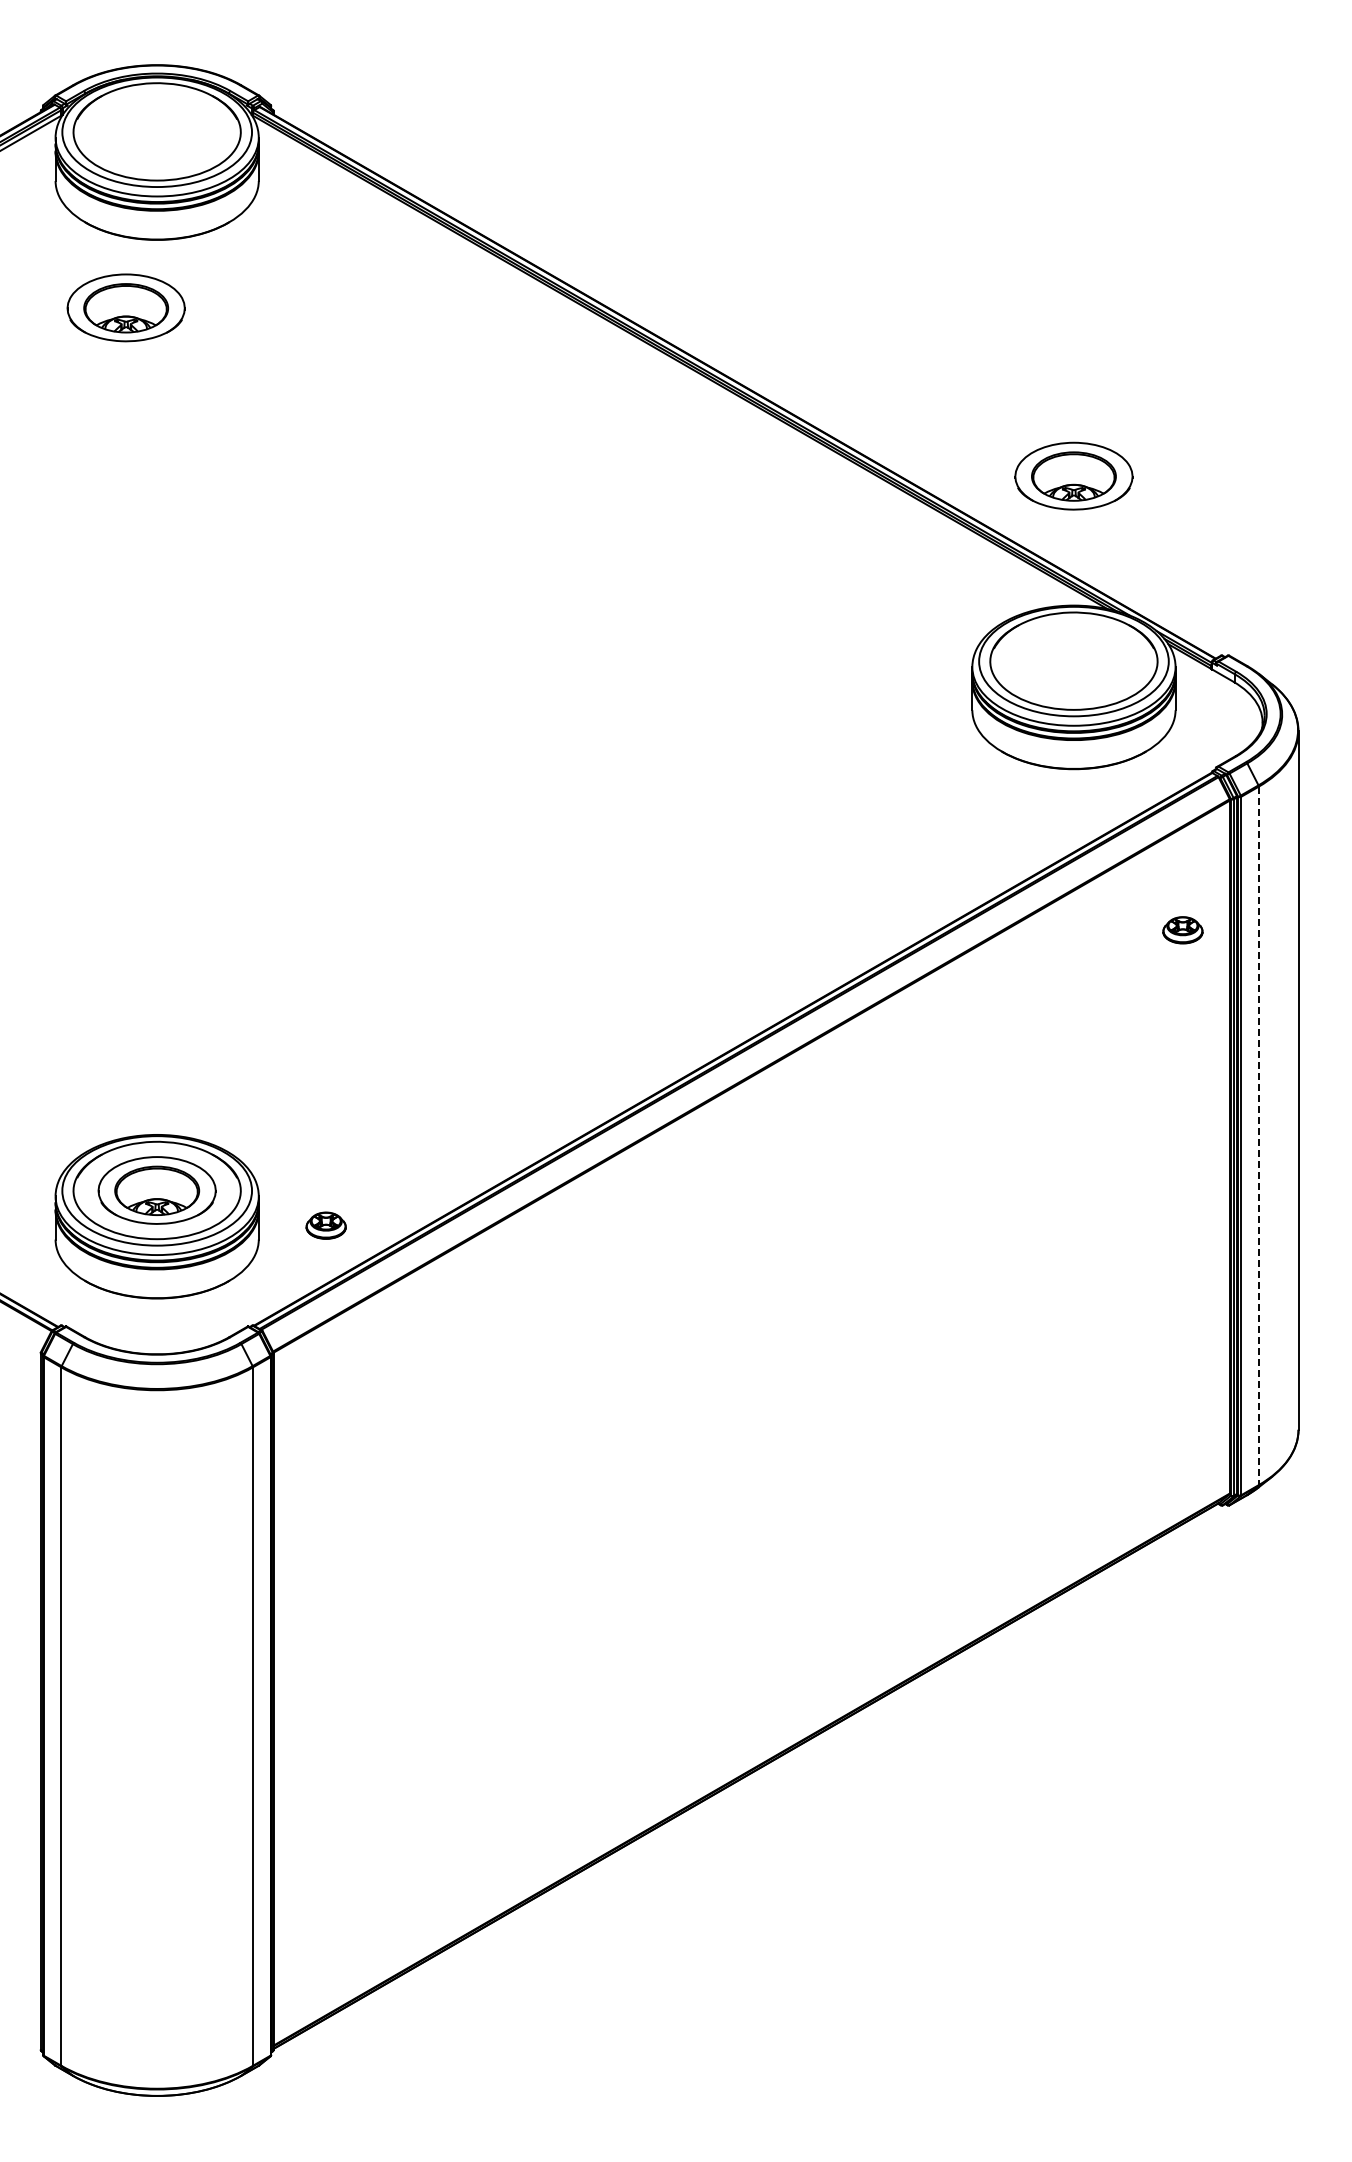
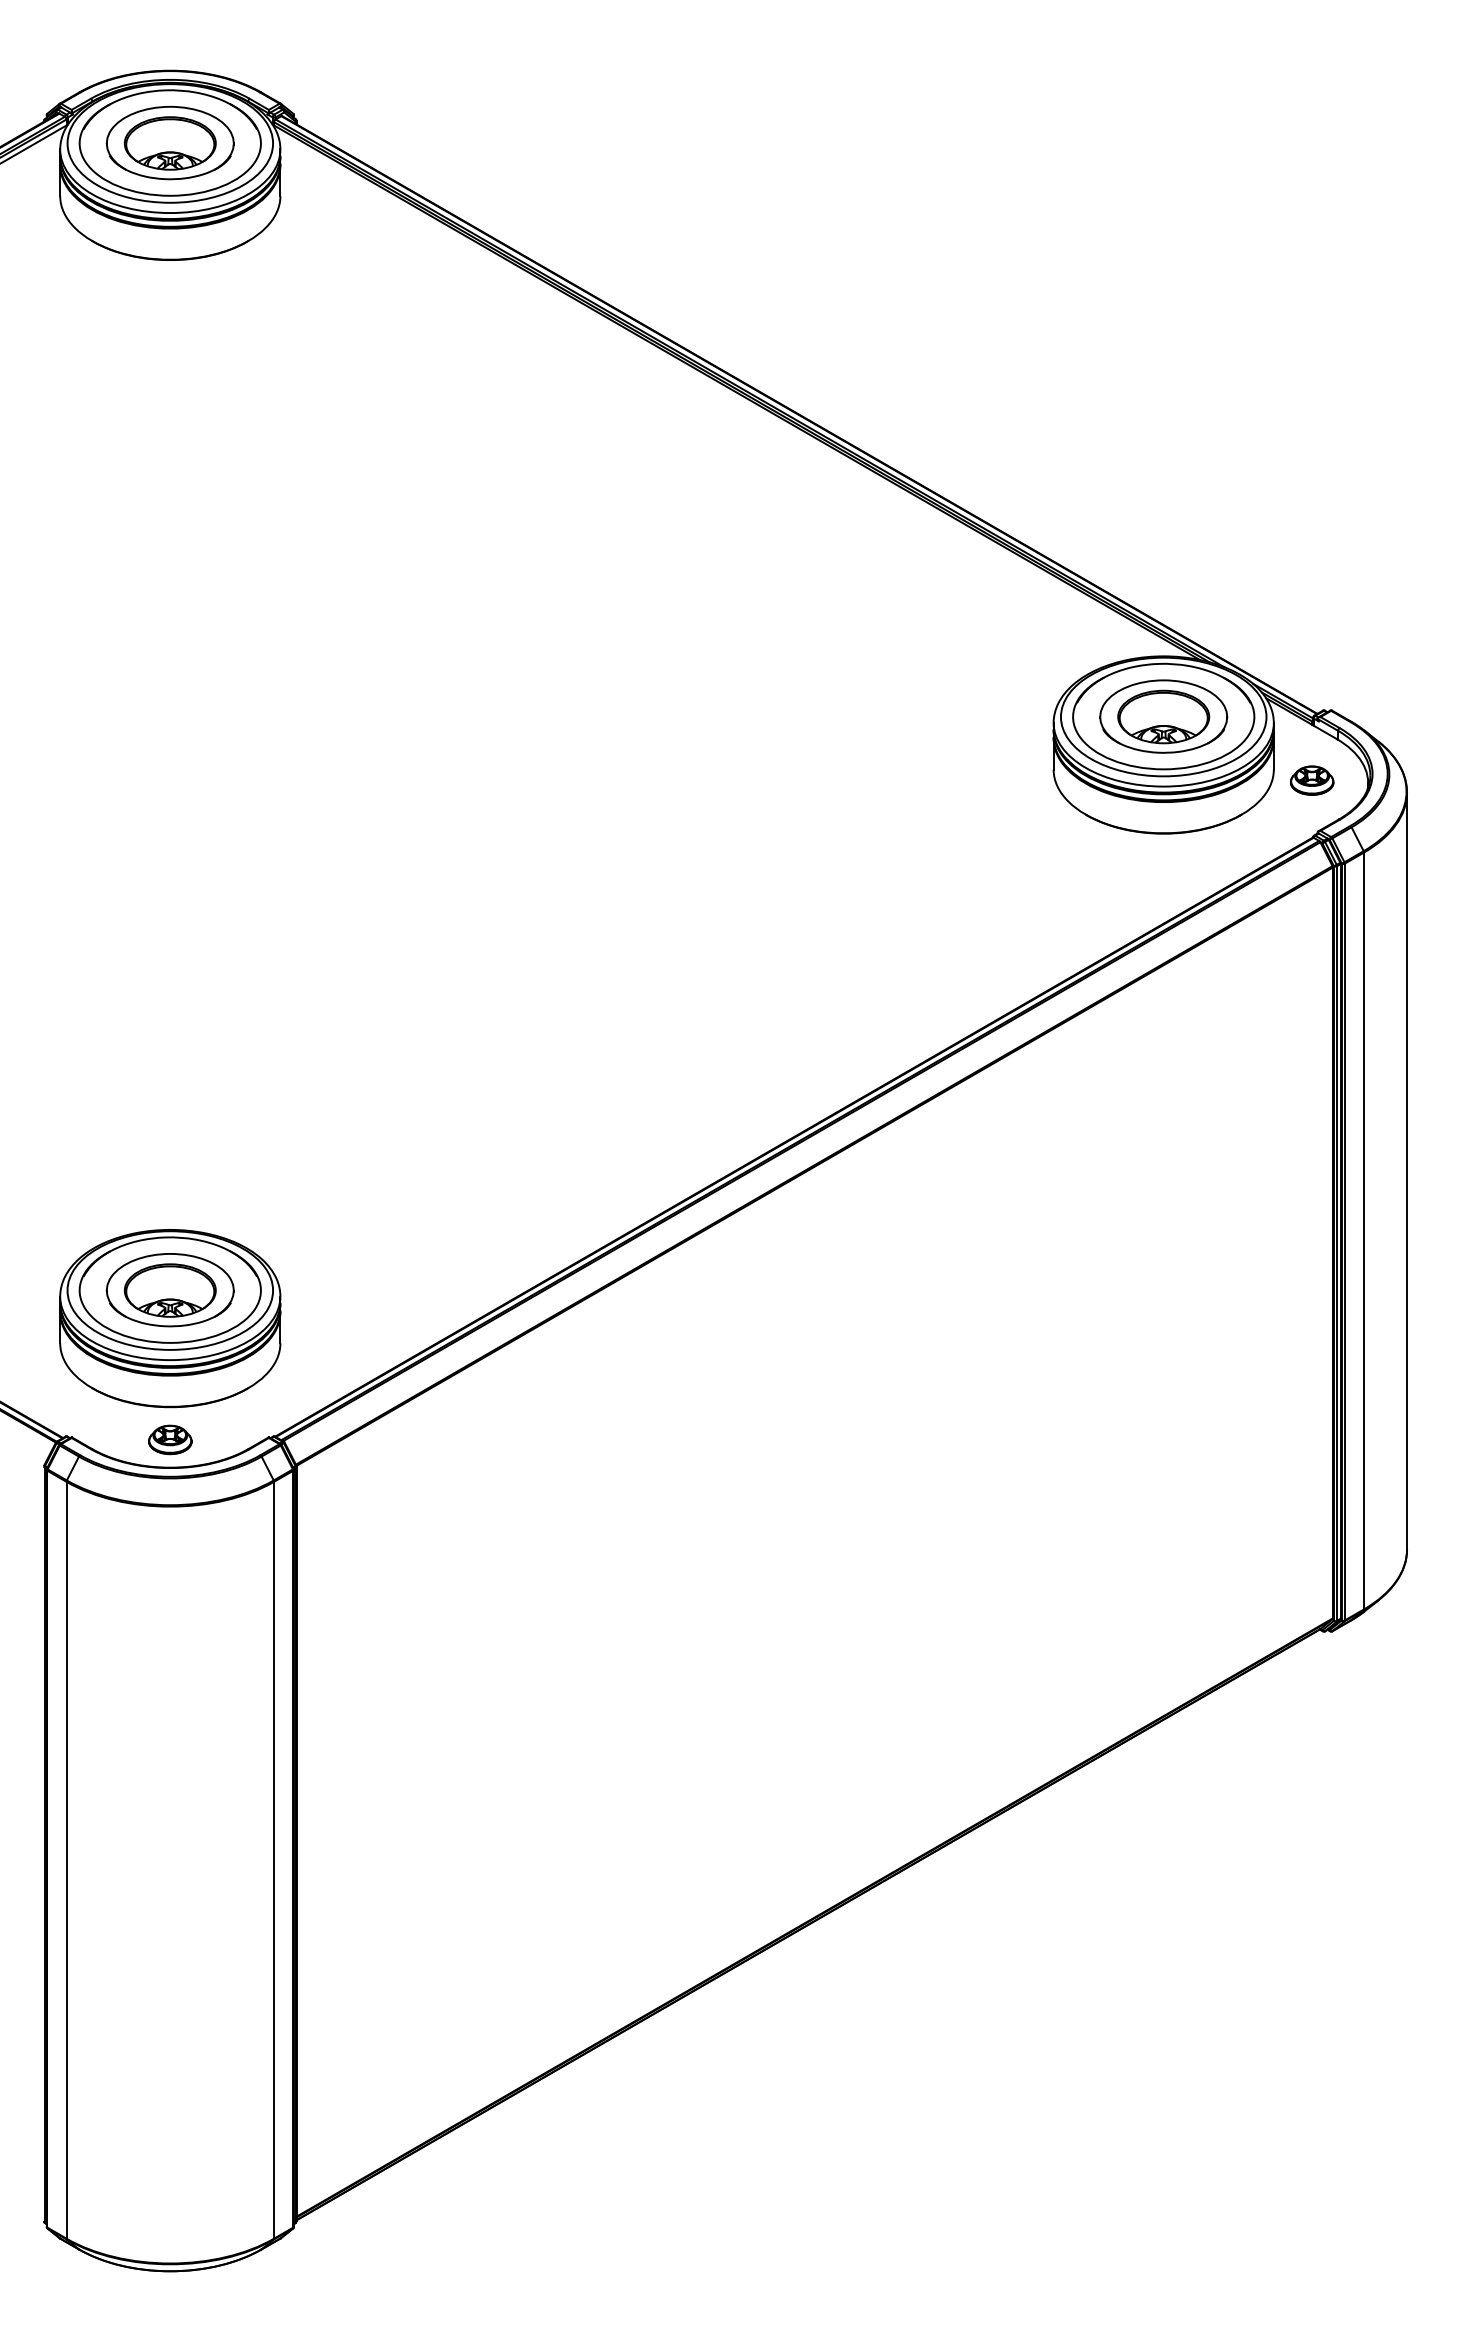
part: (125, 307) -> (169, 142), moved
part: (1073, 475) -> (1163, 715), moved
part: (1182, 930) -> (1311, 780), moved
line: (1258, 1136) -> (1363, 1231), dashed -> solid
part: (325, 1225) -> (169, 1439), moved

